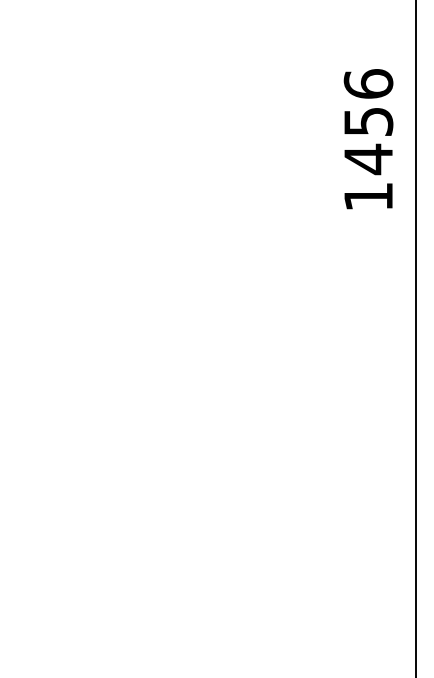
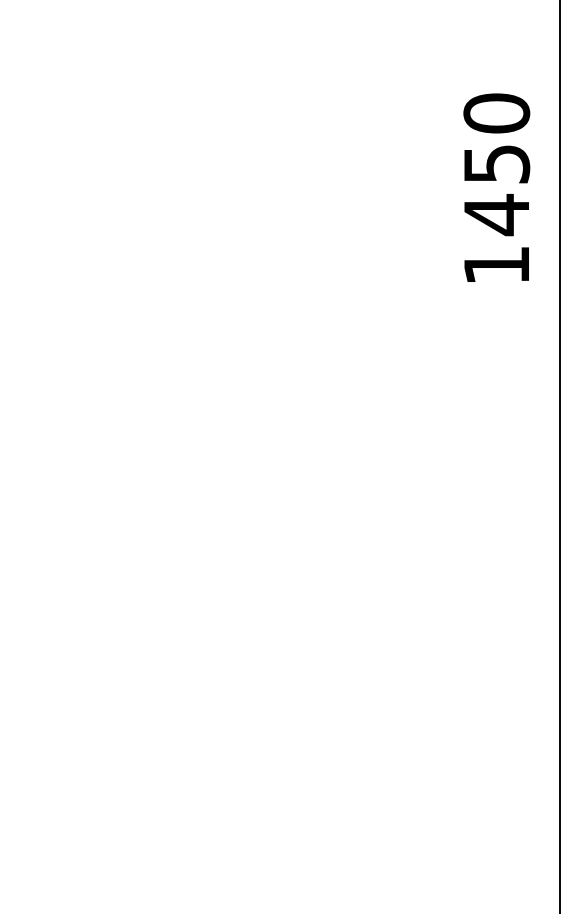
text: (368, 84) -> (496, 113), 1456 -> 1450

